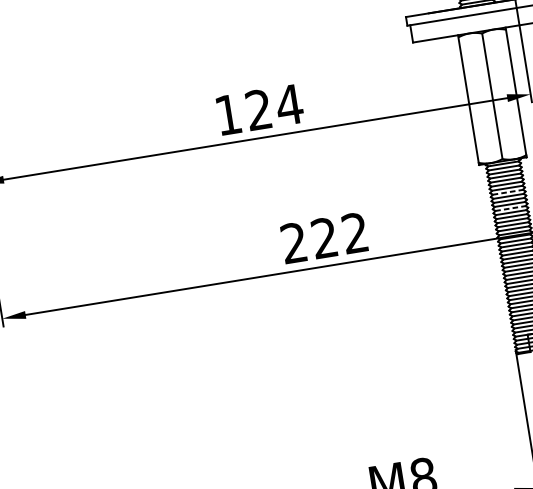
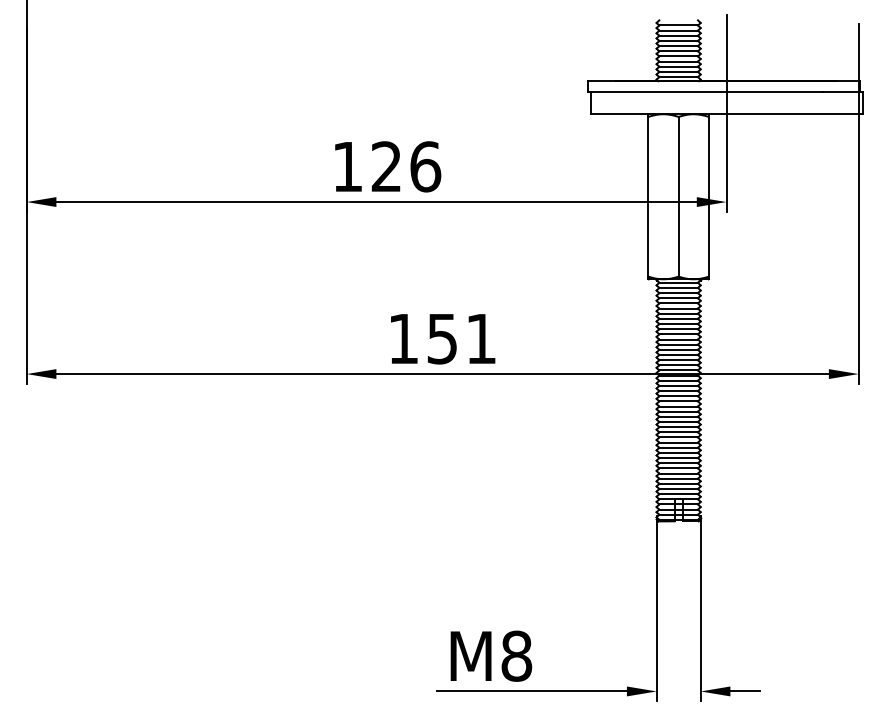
text: (289, 104) -> (425, 166), 124 -> 126
line: (508, 191) -> (679, 318), dashed -> solid
line: (511, 208) -> (679, 339), dashed -> solid
text: (323, 237) -> (441, 338), 222 -> 151

